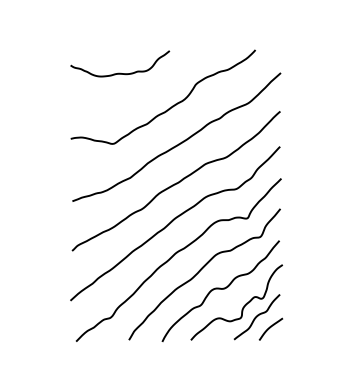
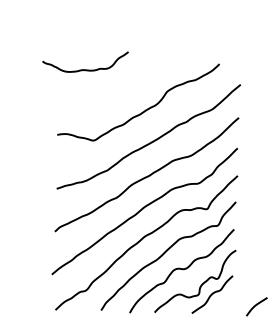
curve: (120, 72) -> (85, 69), moved
curve: (270, 328) -> (256, 306), moved

